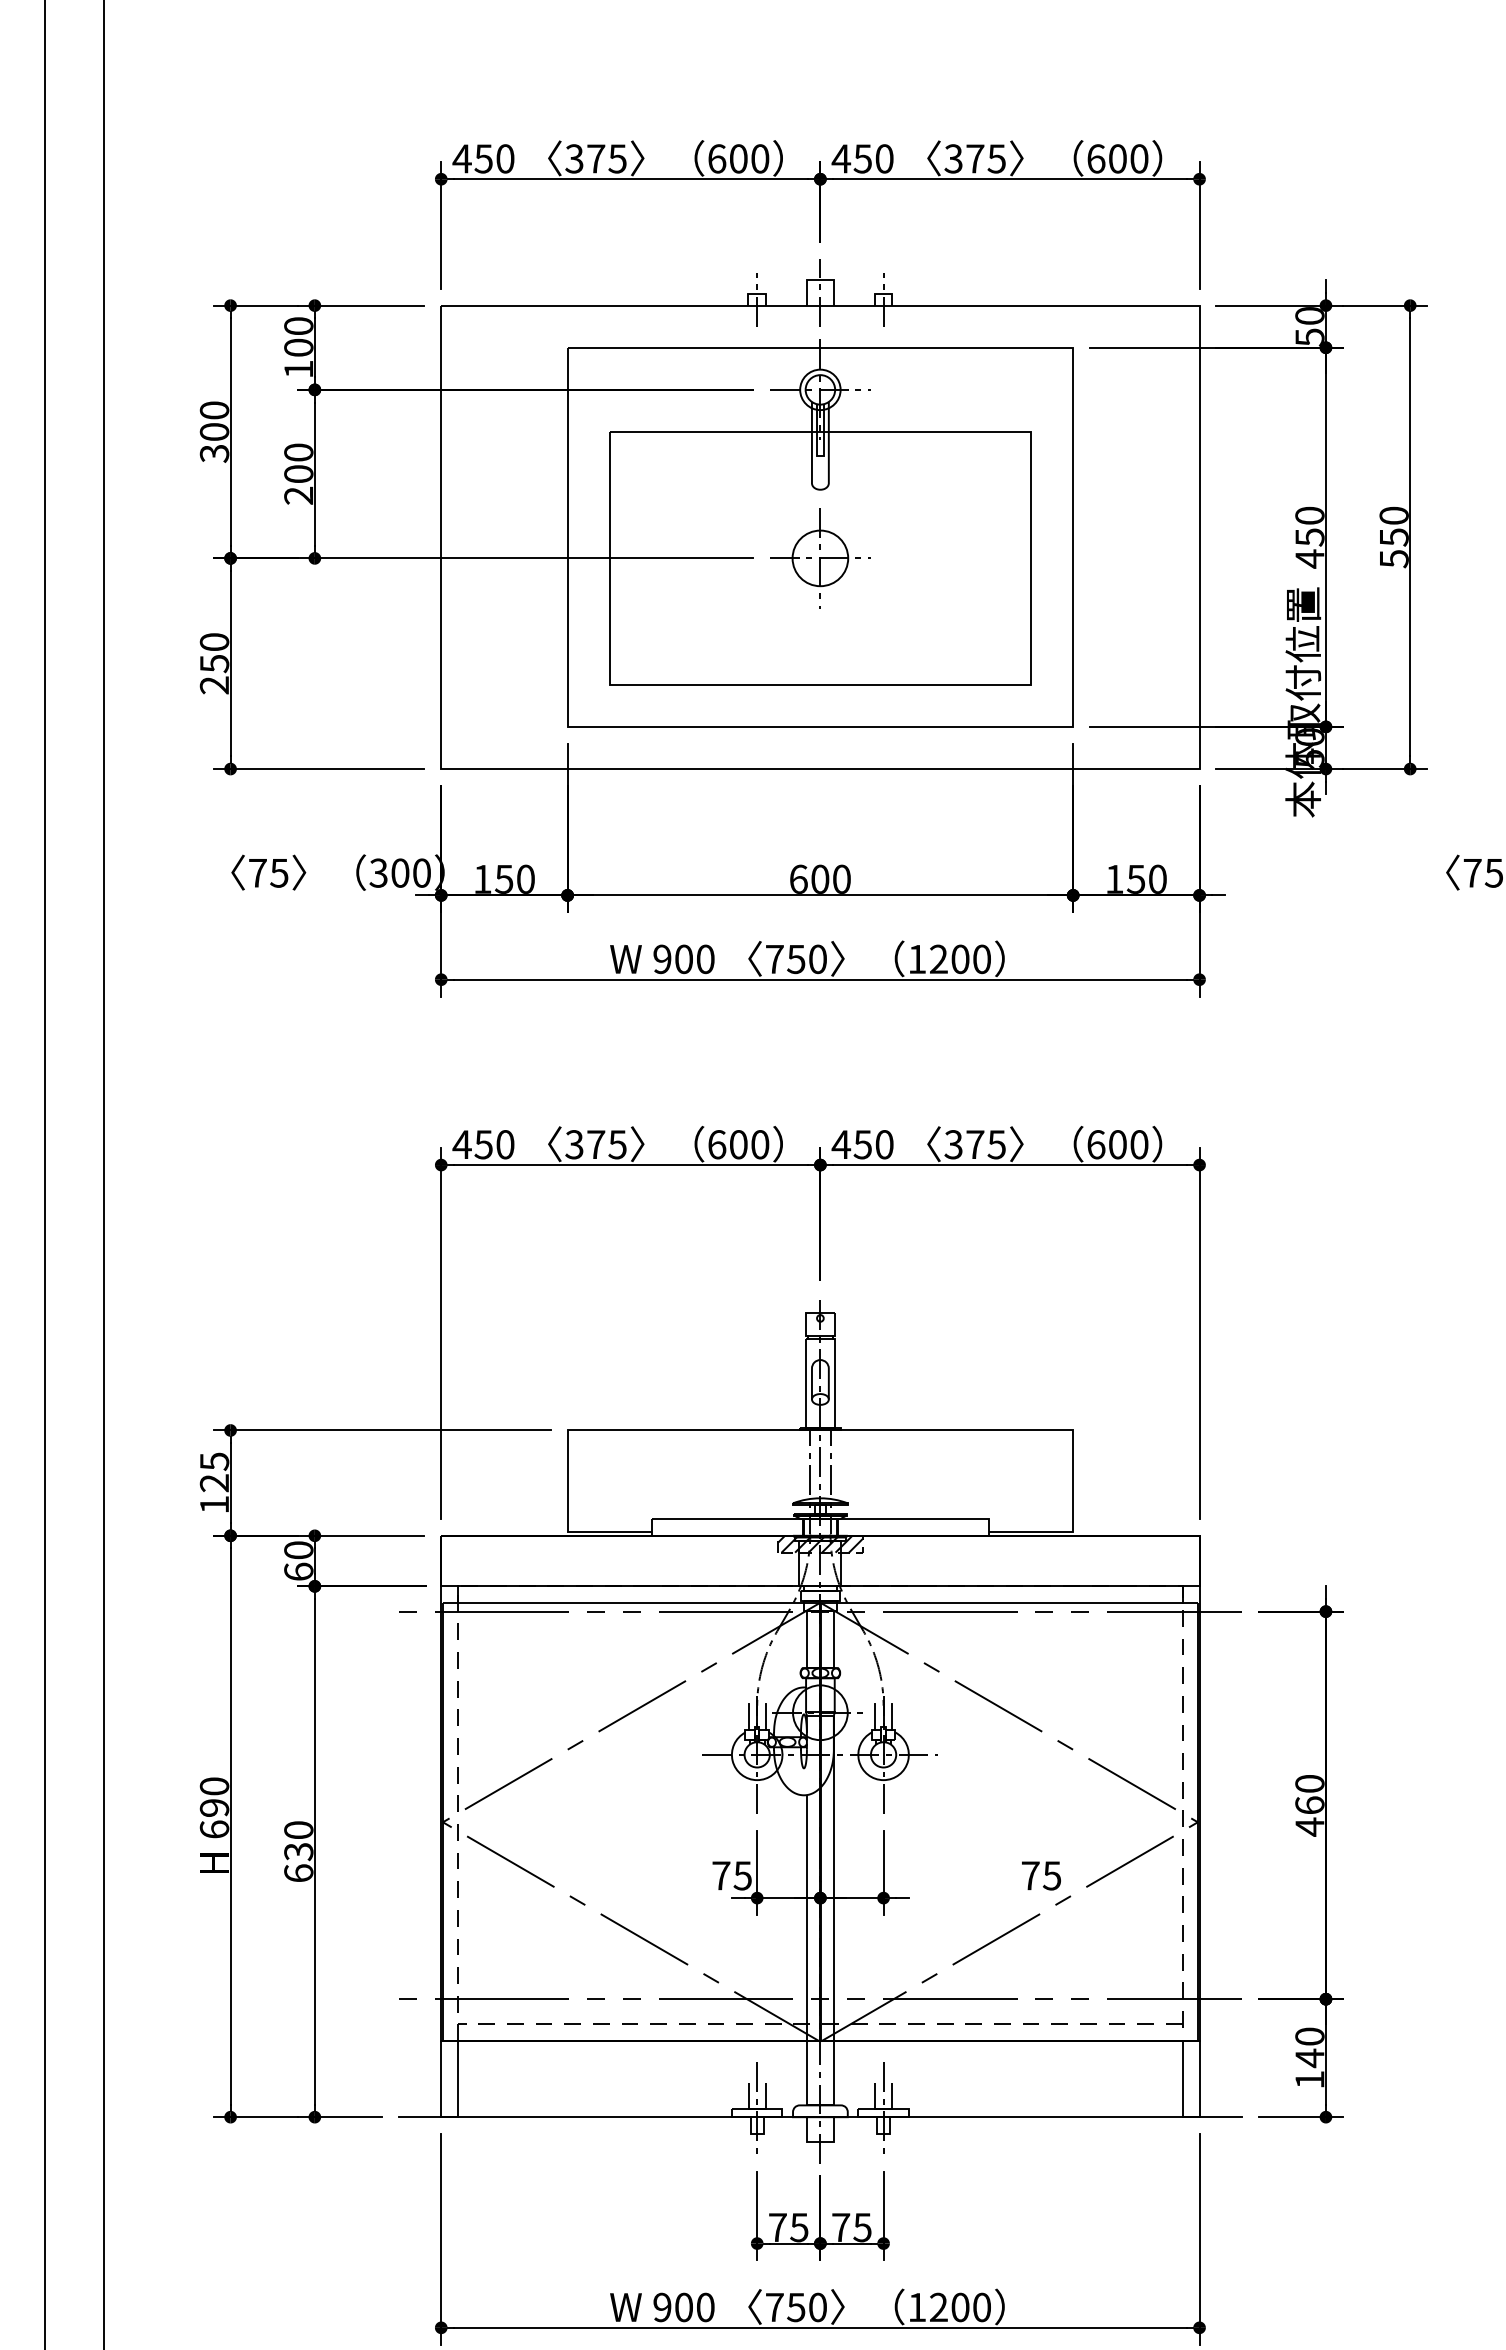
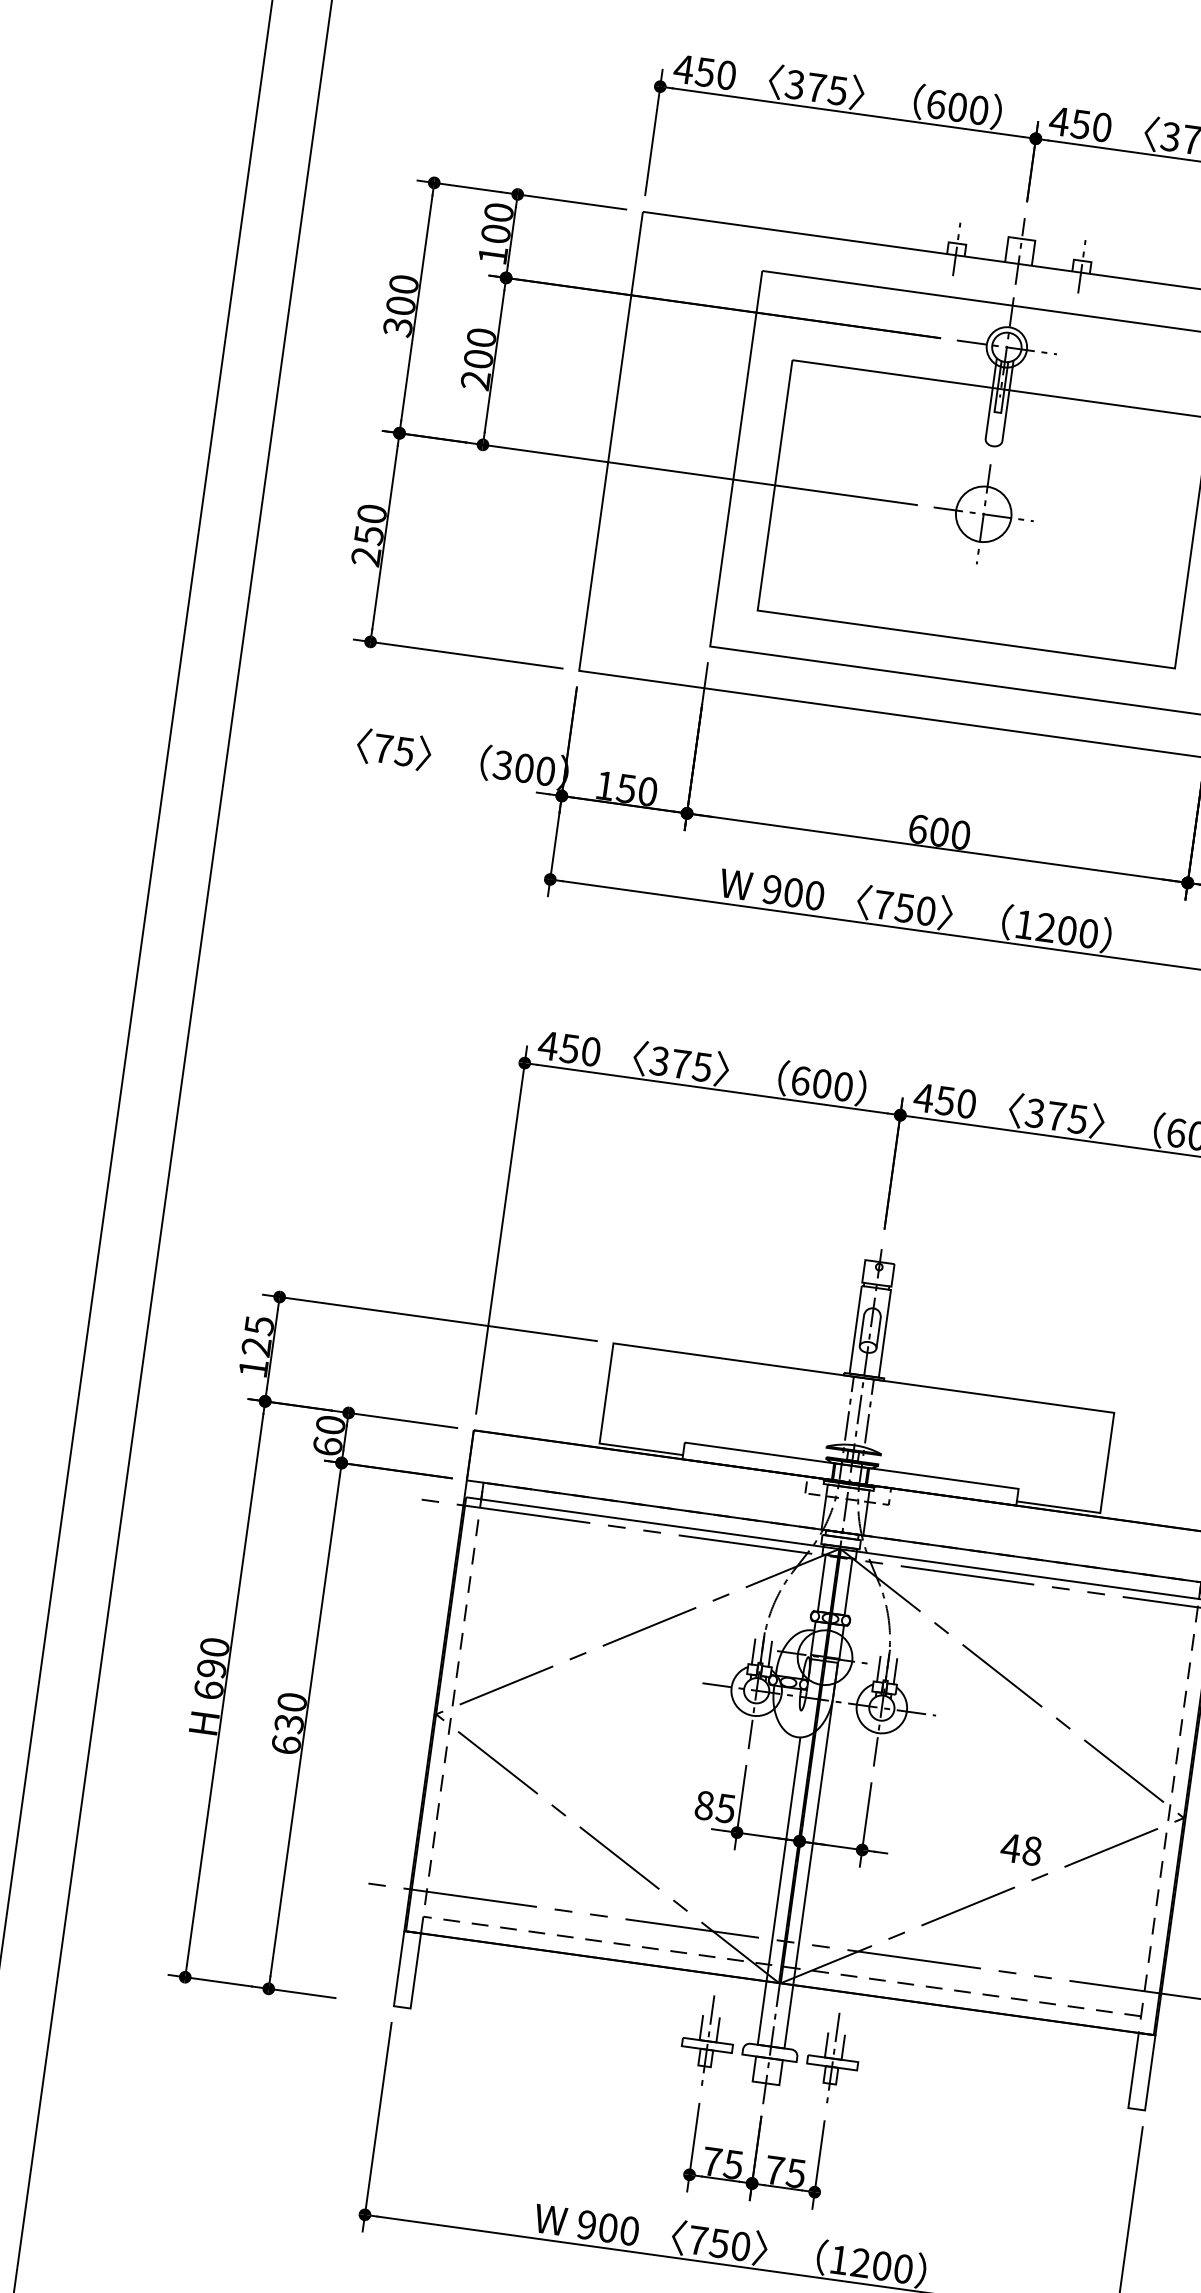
hatch: (820, 1543) -> (848, 1490), removed
text: (721, 1875) -> (704, 1805), 75 -> 85
text: (1040, 1875) -> (1020, 1849), 75 -> 48
line: (820, 2117) -> (769, 2058), removed

